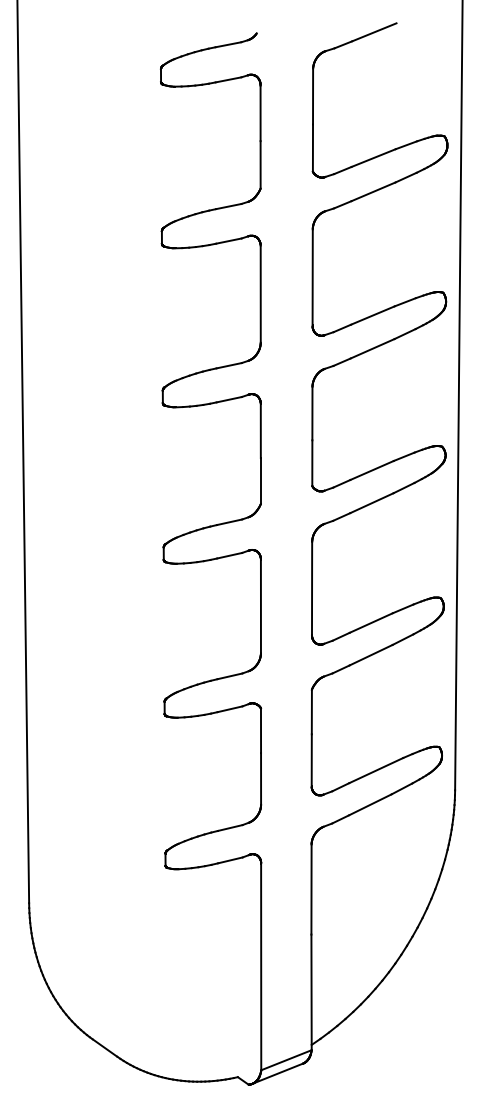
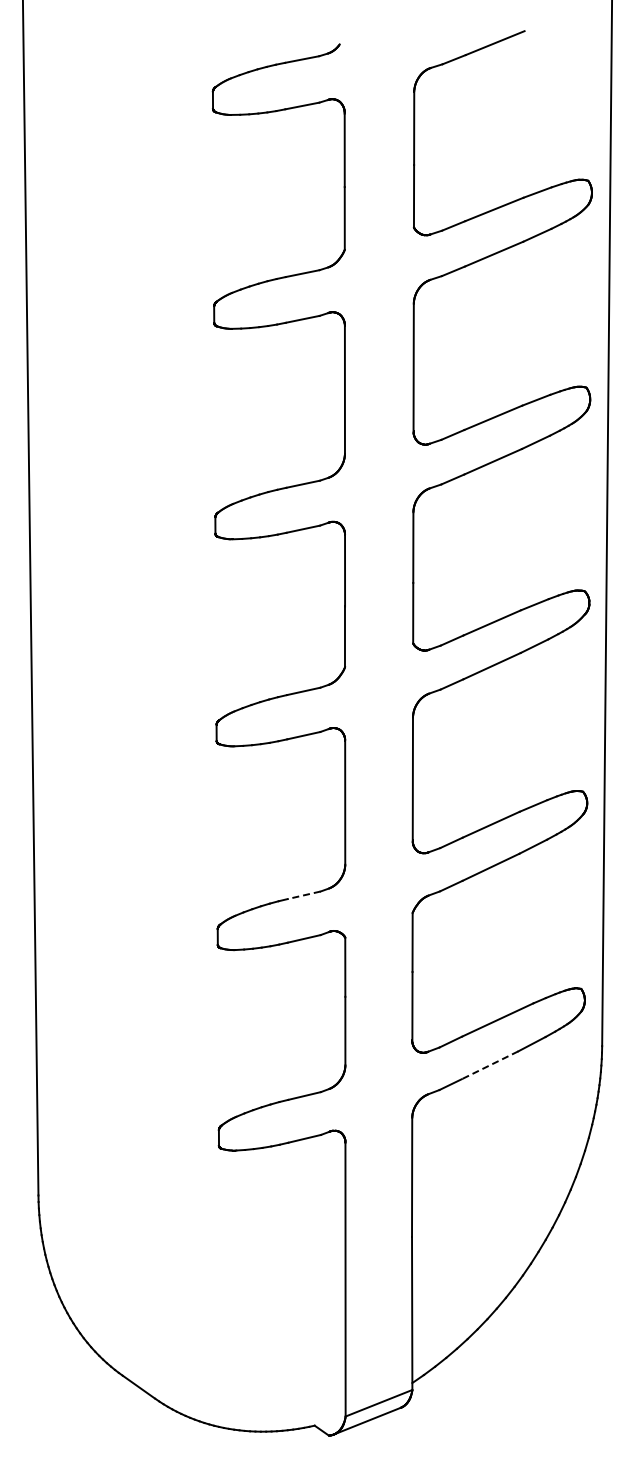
line: (230, 676) -> (304, 895), solid -> dashed
line: (369, 804) -> (489, 1065), solid -> dashed

